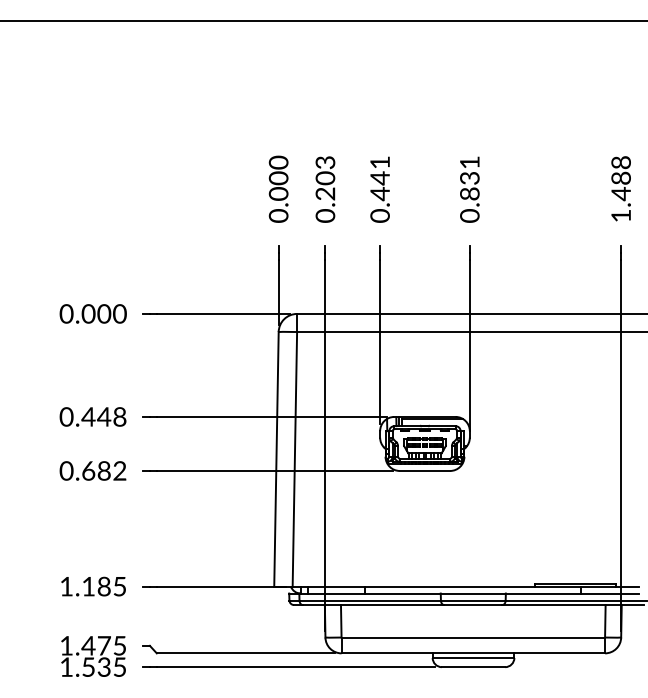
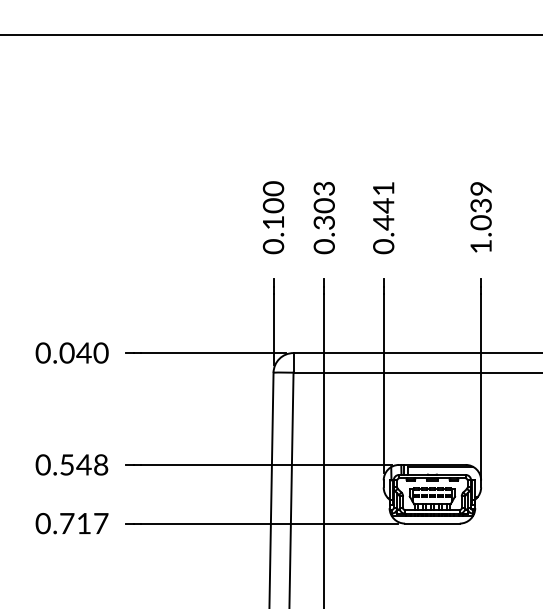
text: (469, 189) -> (480, 217), 0.831 -> 1.039
text: (278, 193) -> (273, 222), 0.000 -> 0.100
text: (328, 193) -> (327, 222), 0.203 -> 0.303
text: (104, 313) -> (84, 352), 0.000 -> 0.040
text: (88, 416) -> (66, 464), 0.448 -> 0.548
text: (104, 470) -> (84, 523), 0.682 -> 0.717

